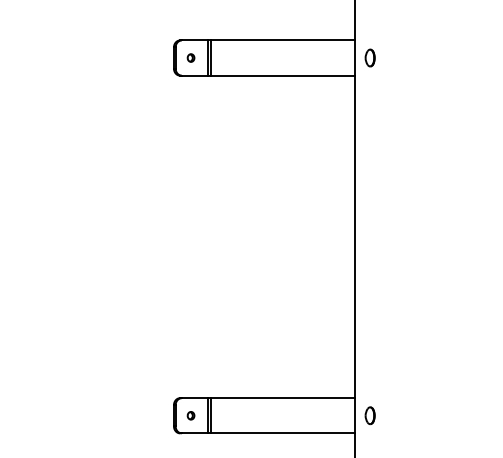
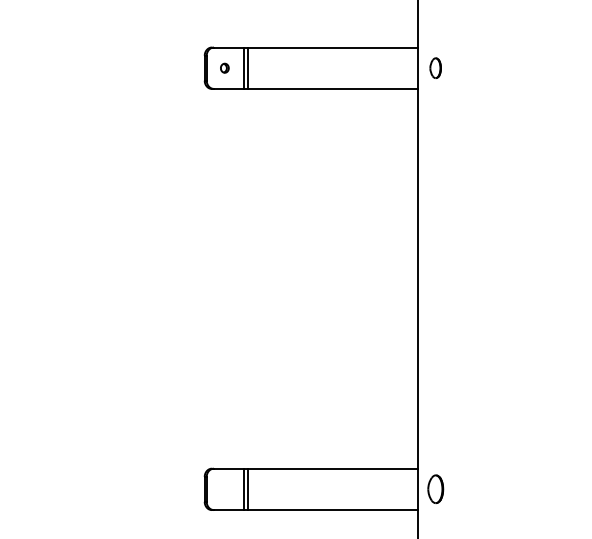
part: (190, 415) -> (224, 489), removed
part: (369, 415) -> (434, 489), size x1.4

